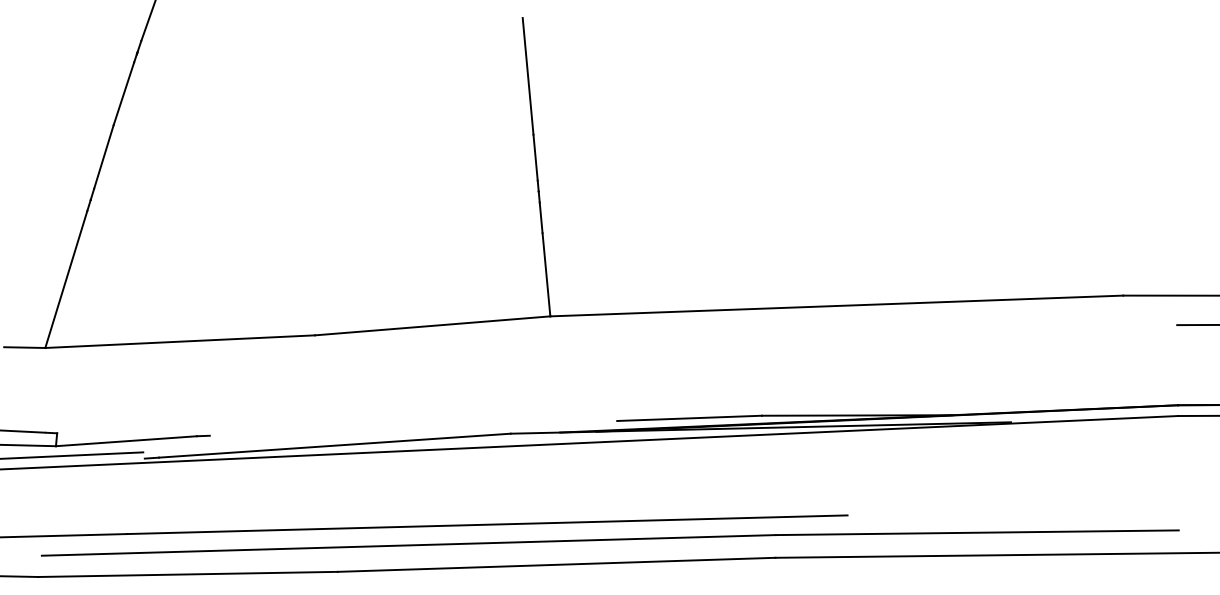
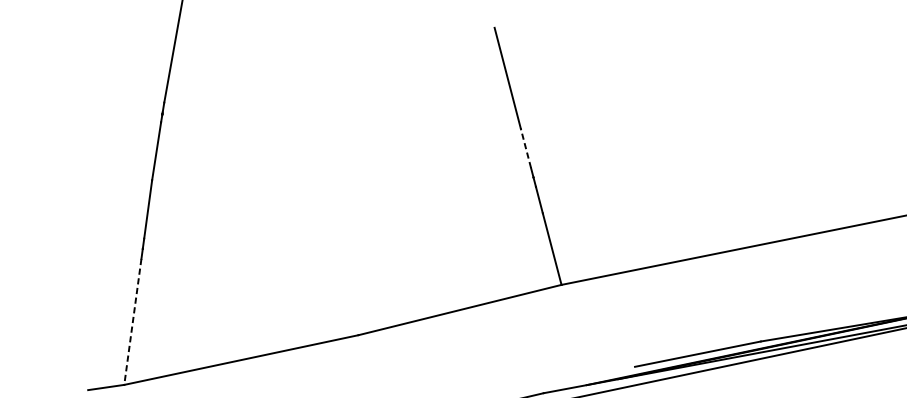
line: (535, 157) -> (525, 148), solid -> dashed
line: (66, 279) -> (133, 321), solid -> dashed

